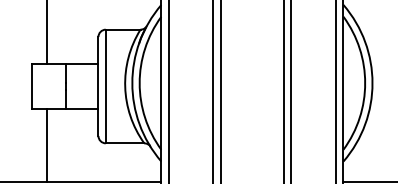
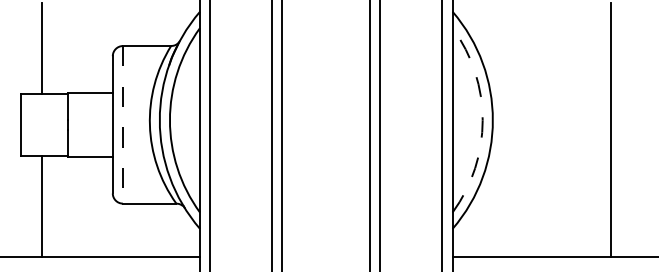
arc: (365, 83) -> (482, 120), solid -> dashed
line: (105, 86) -> (122, 124), solid -> dashed

